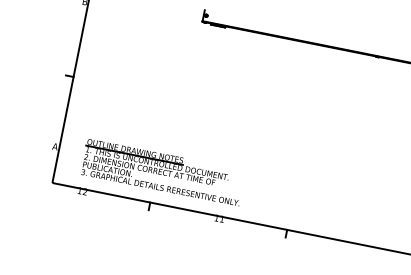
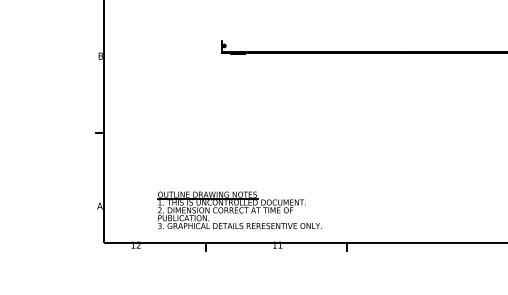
part: (163, 172) -> (239, 210), moved

